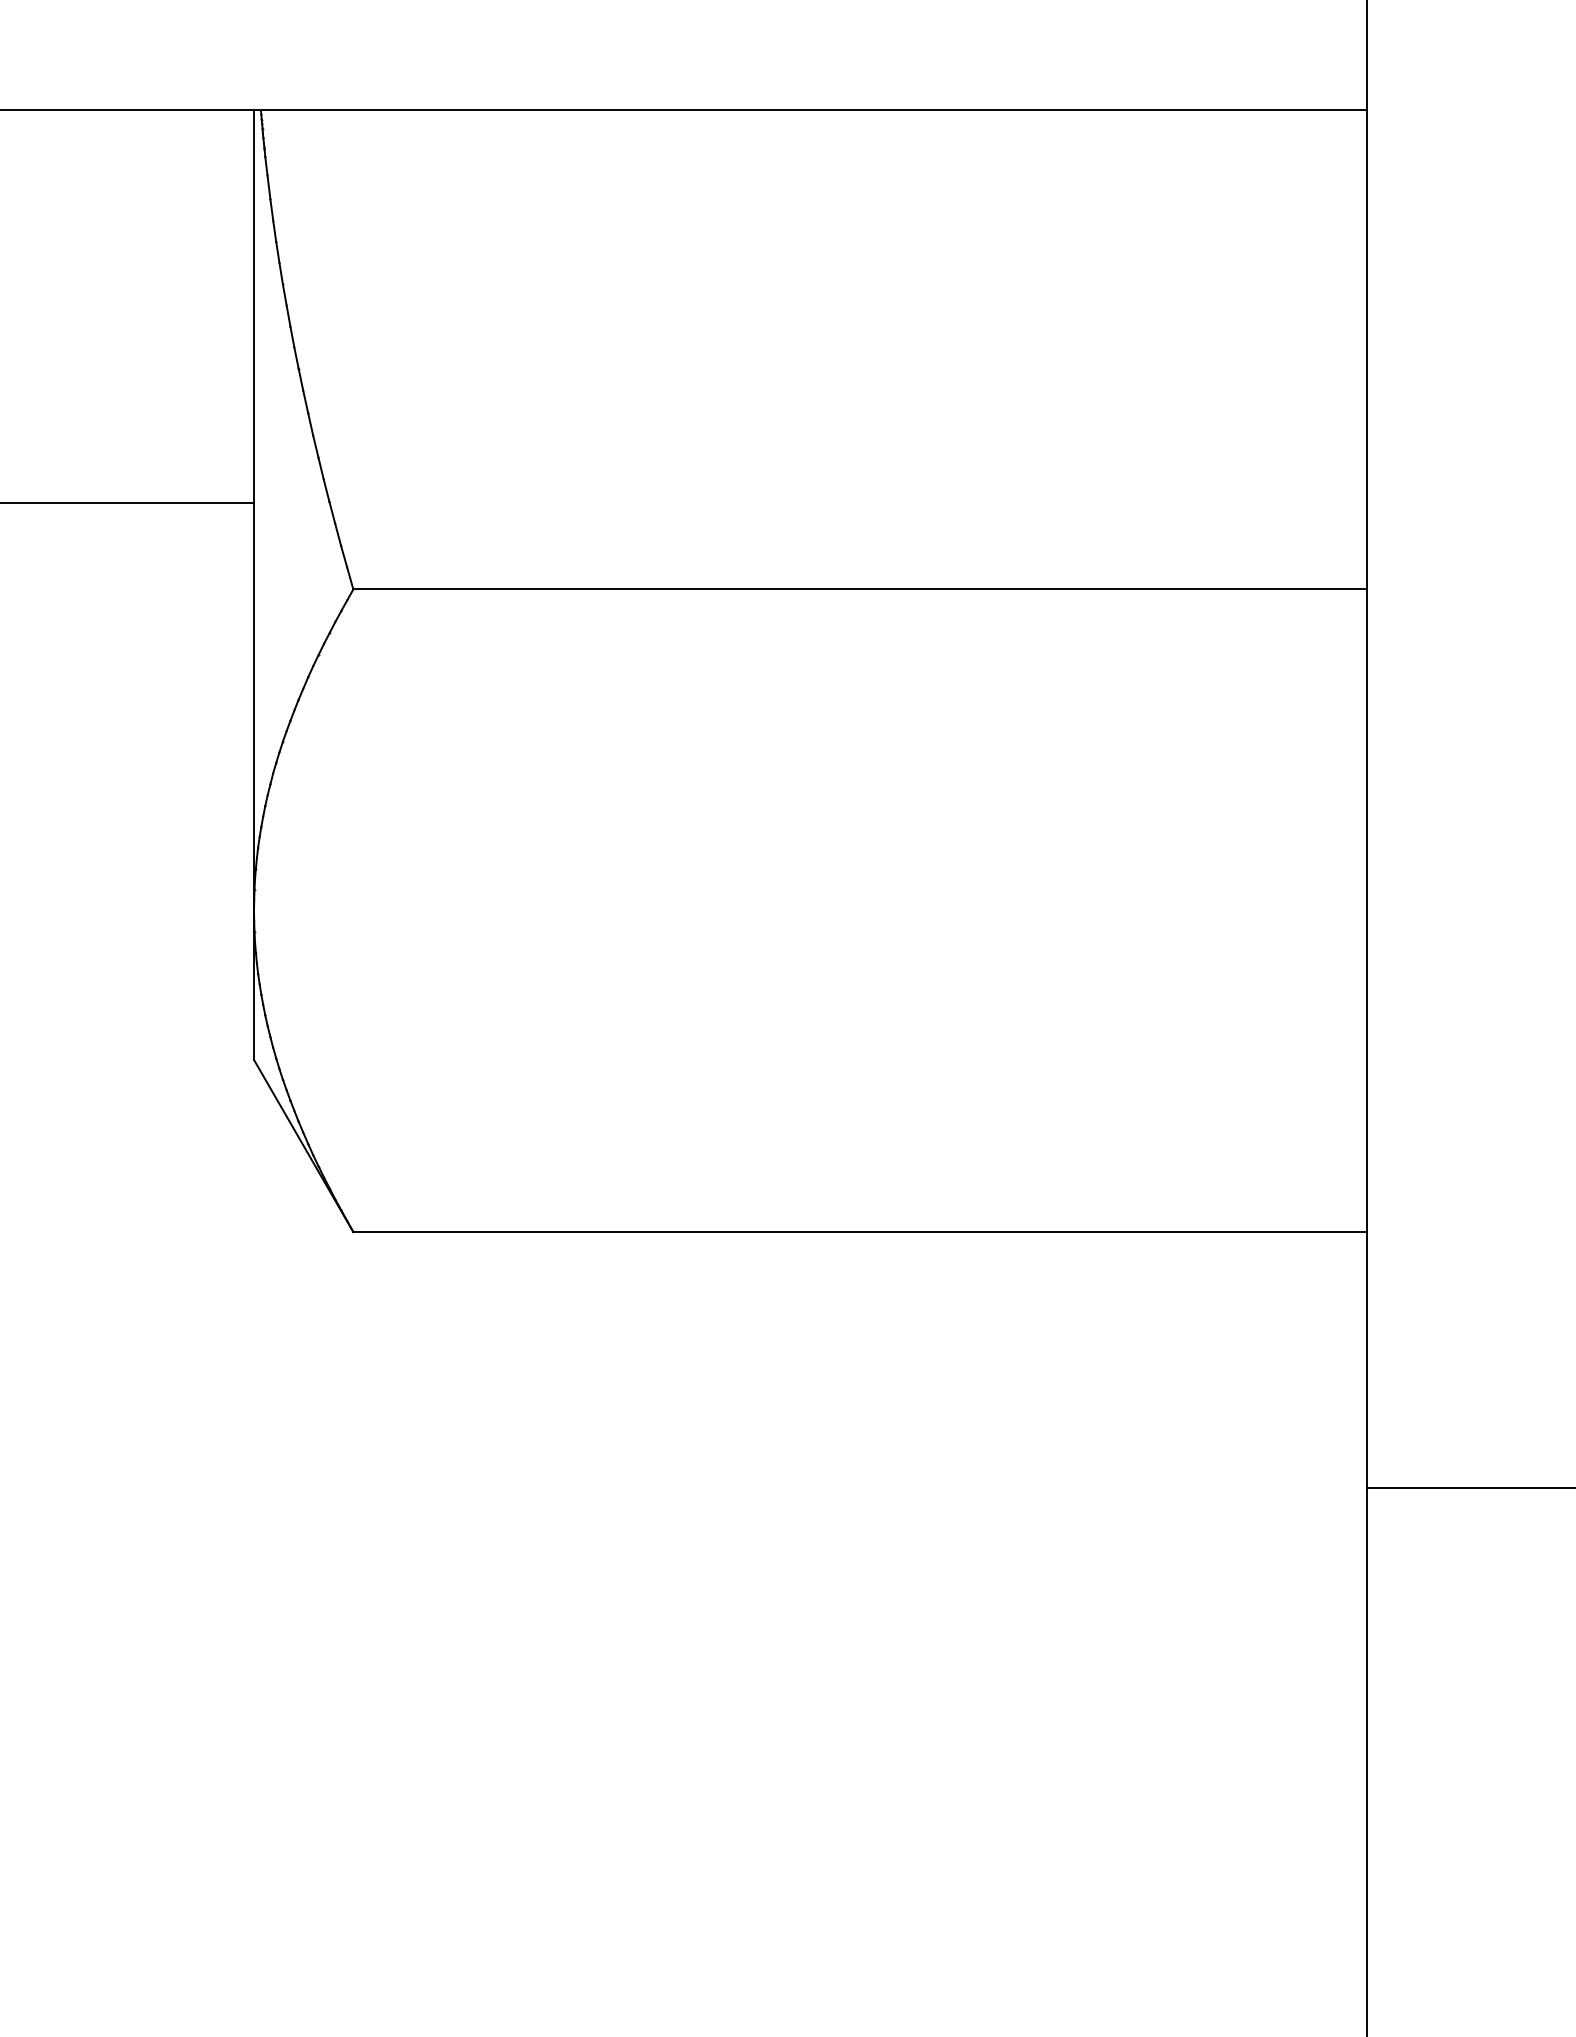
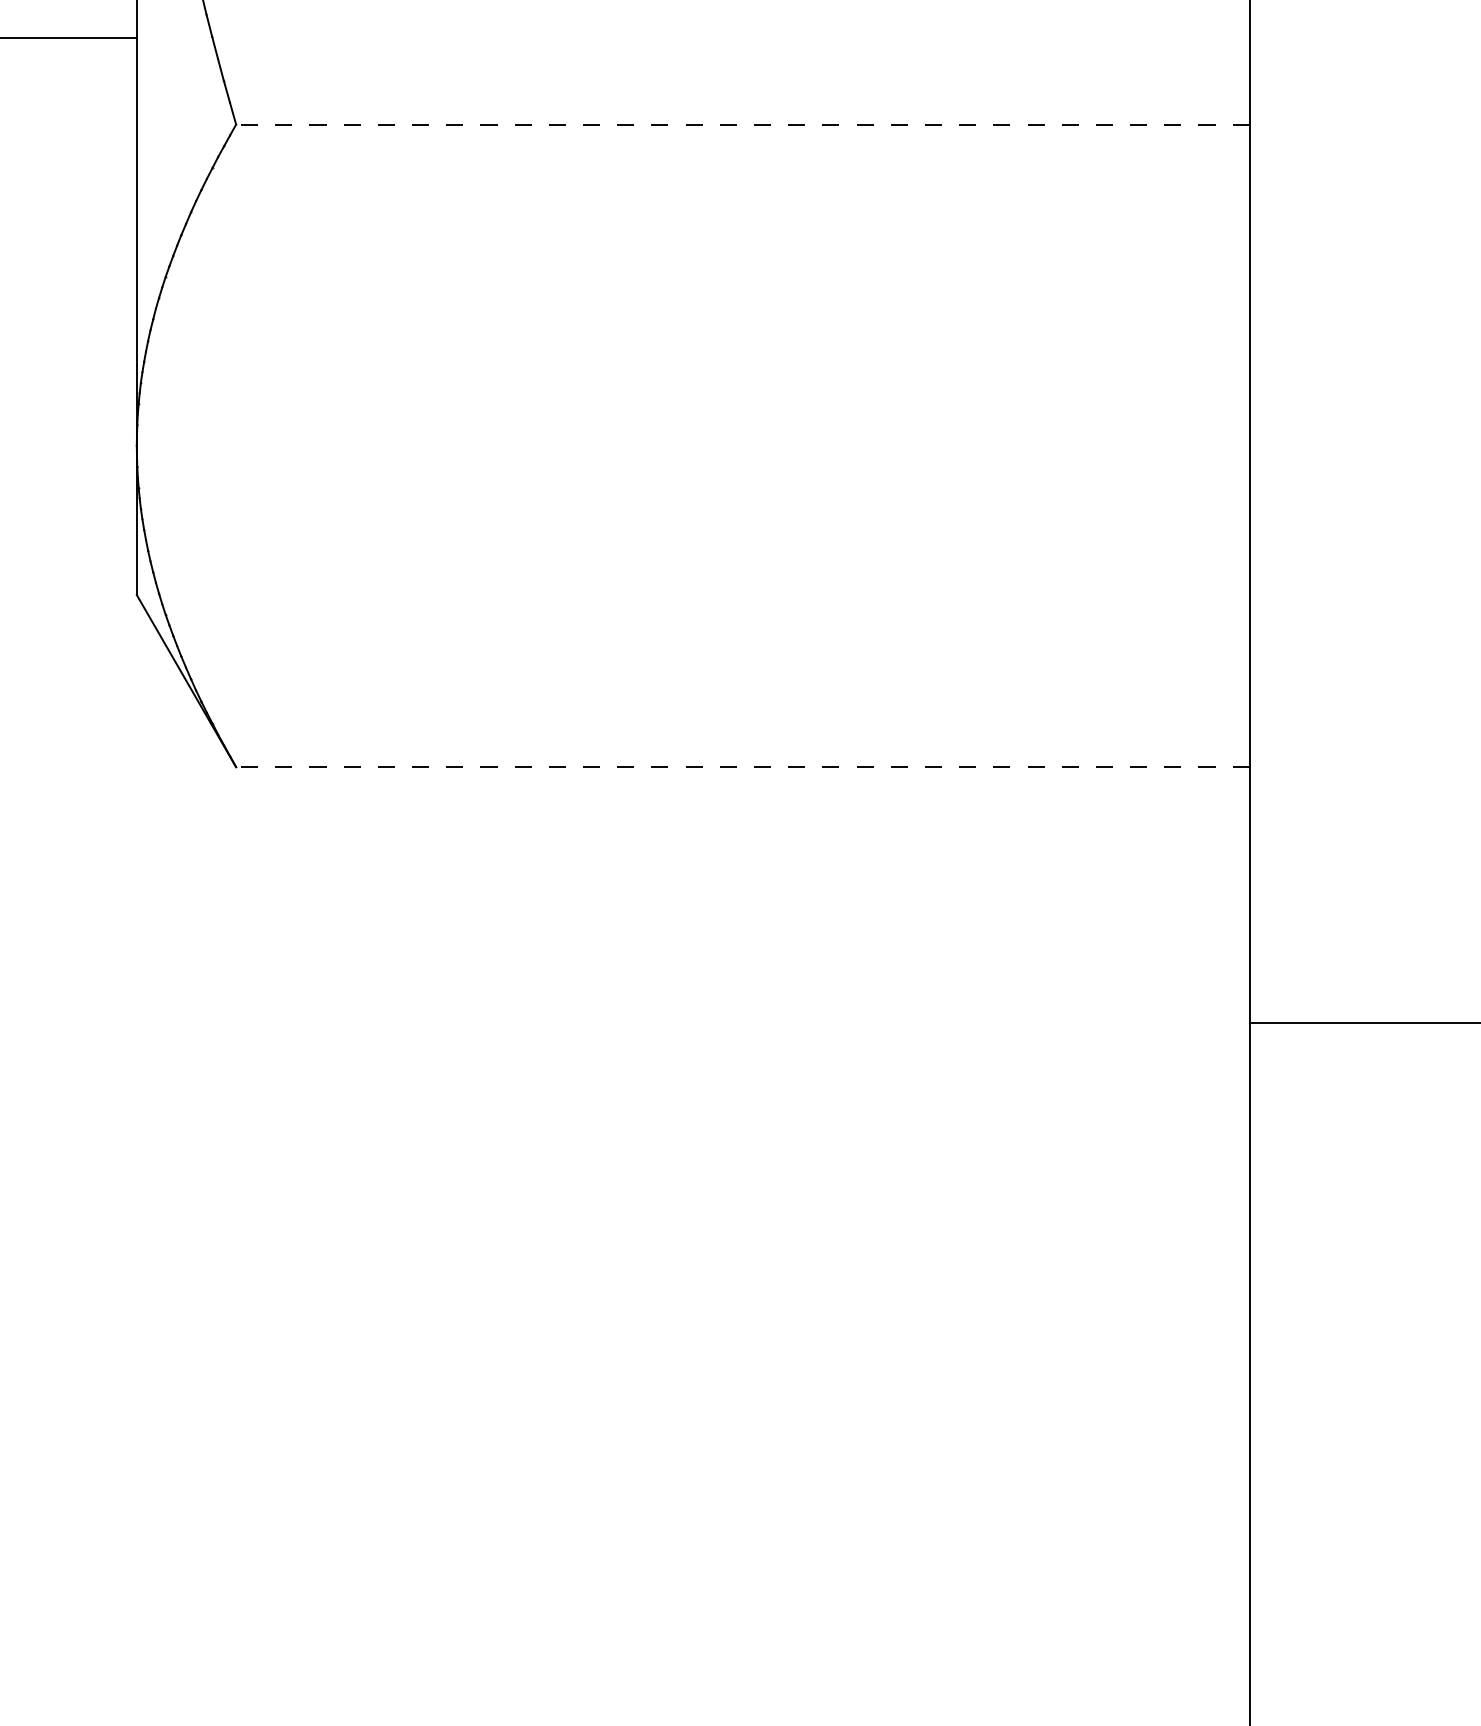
line: (860, 589) -> (743, 124), solid -> dashed
line: (860, 1232) -> (743, 767), solid -> dashed

